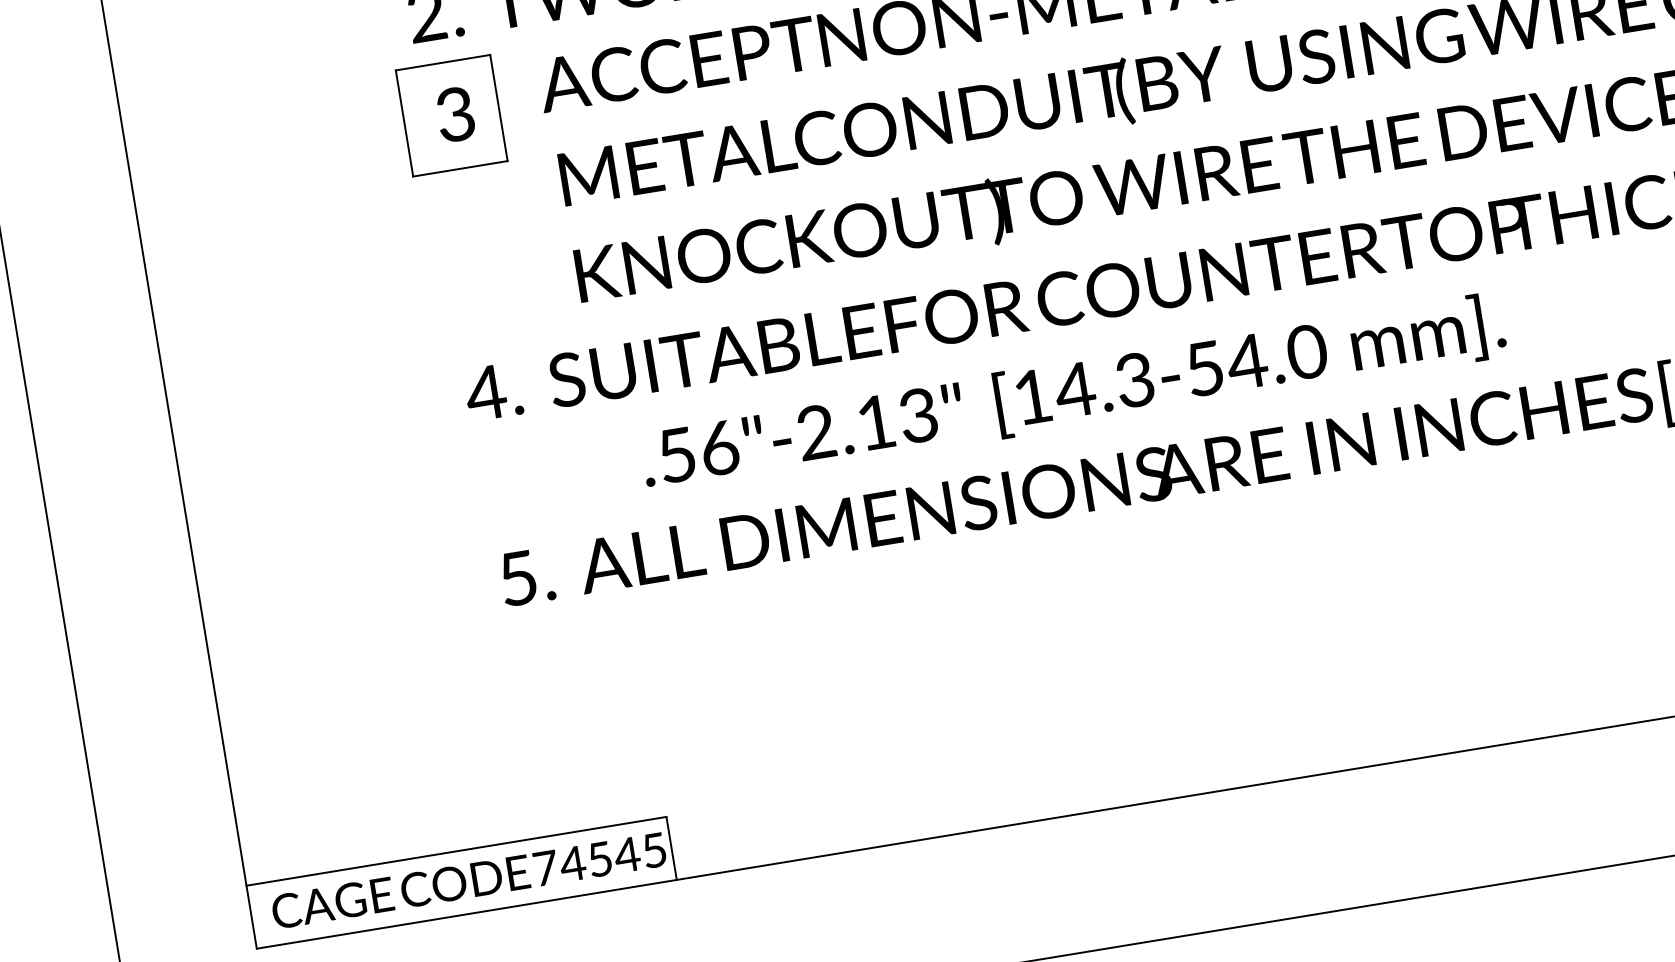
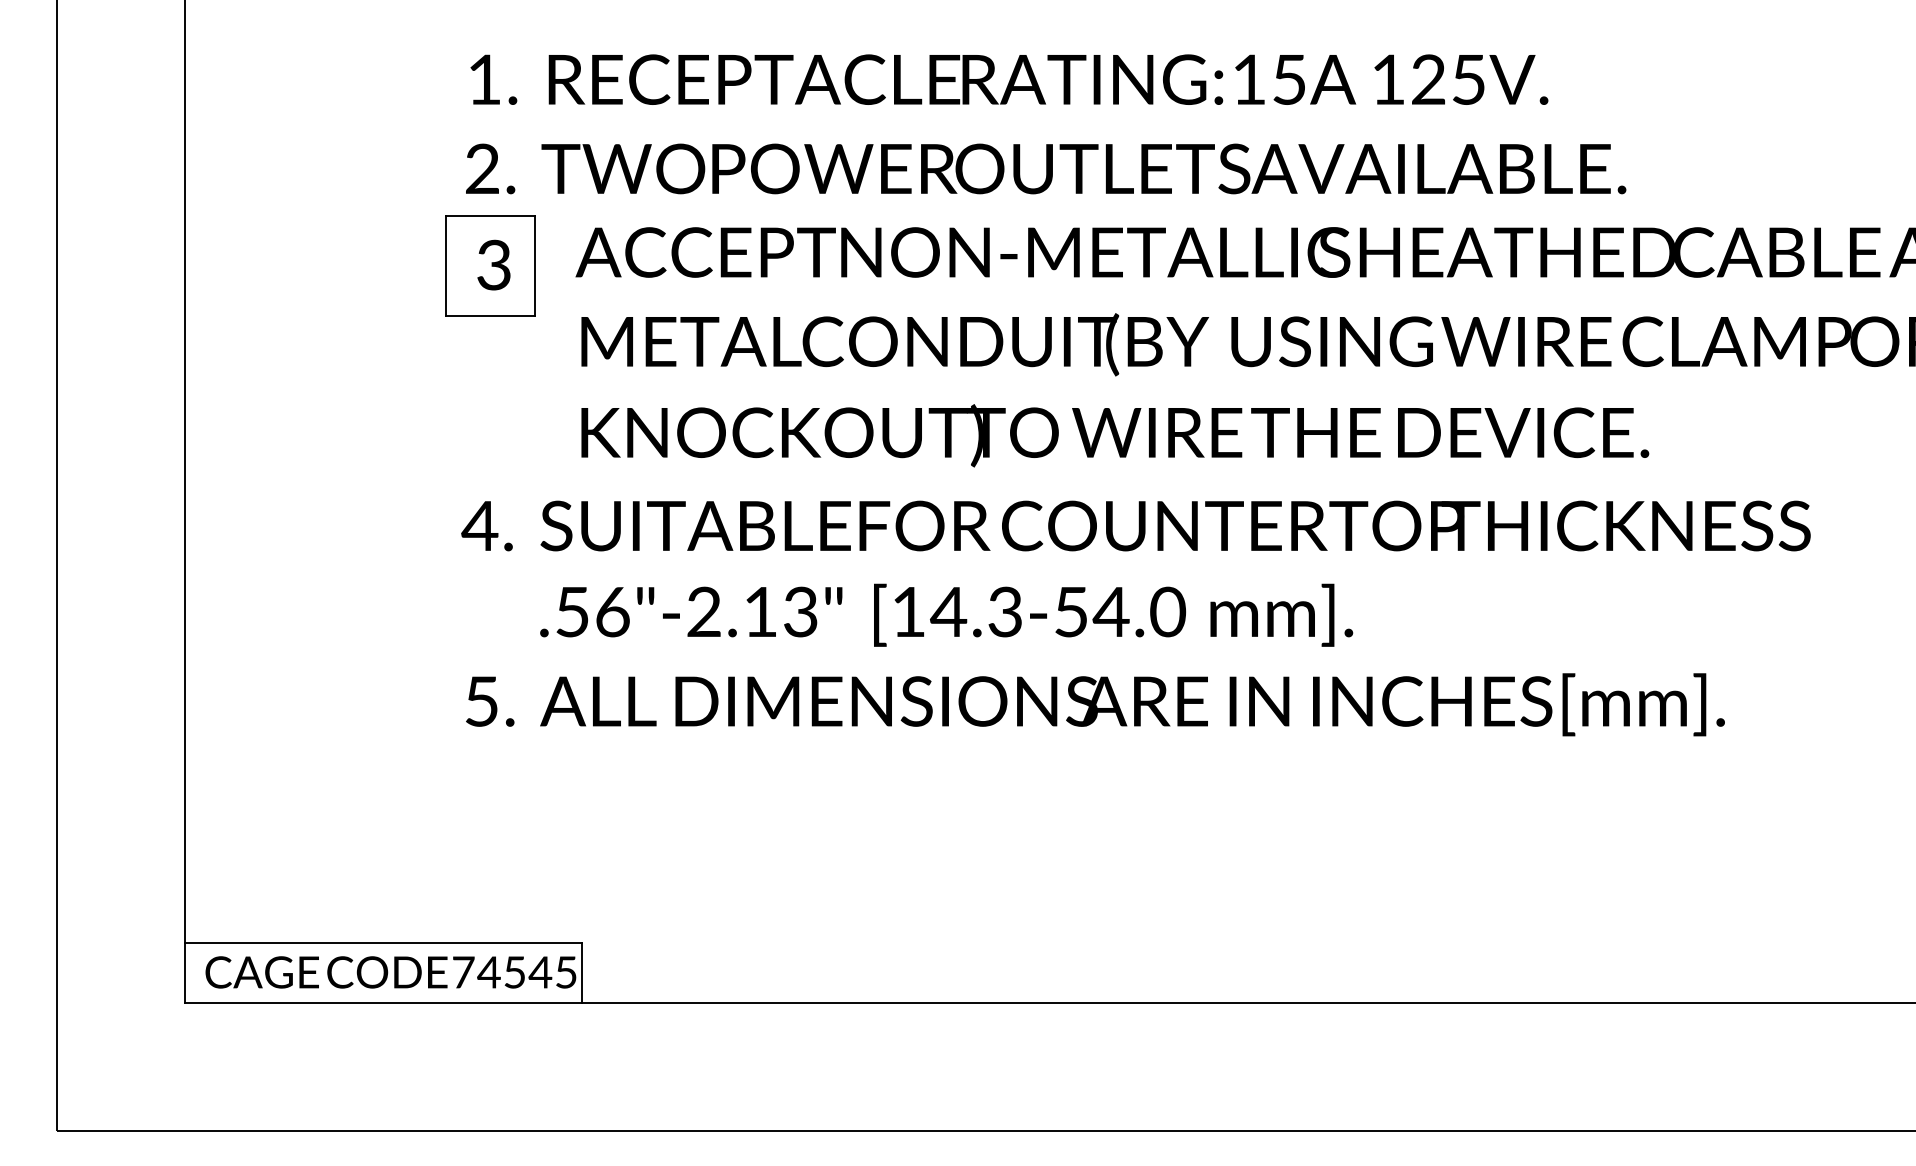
text: (1073, 393) -> (946, 614), moved

